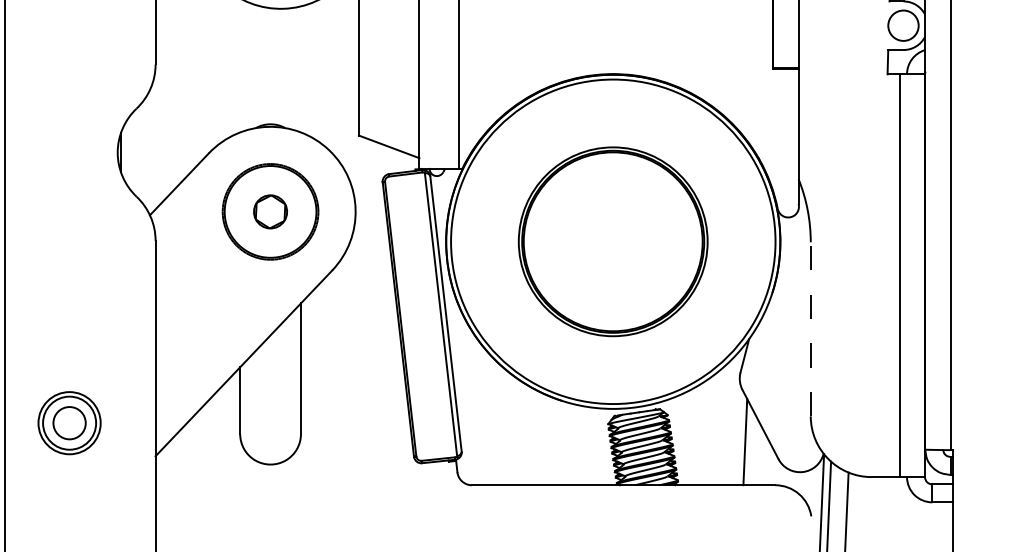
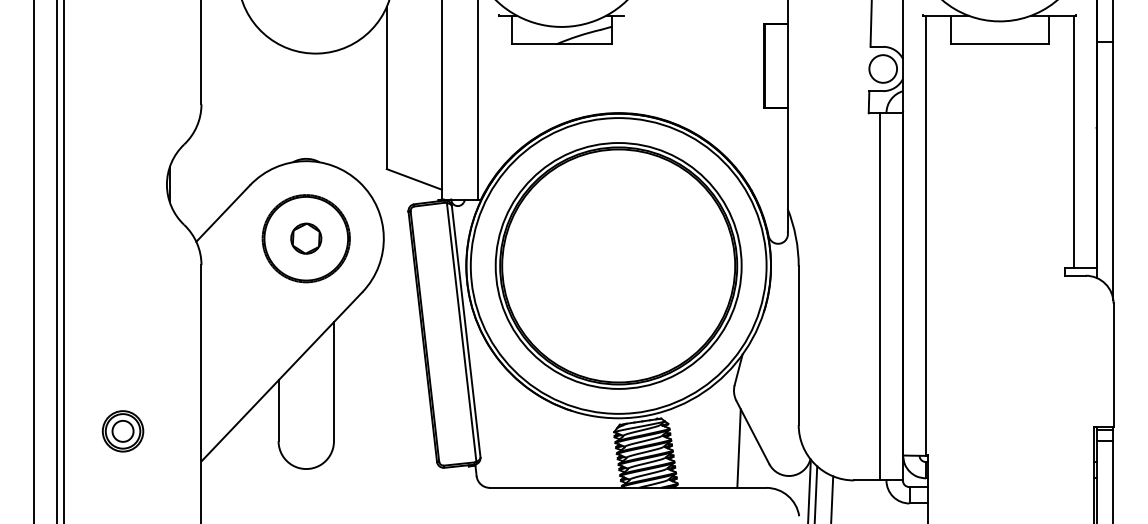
part: (613, 241) -> (618, 265), size x1.43
line: (810, 329) -> (798, 345), dashed -> solid
part: (68, 423) -> (122, 431), size x0.71

